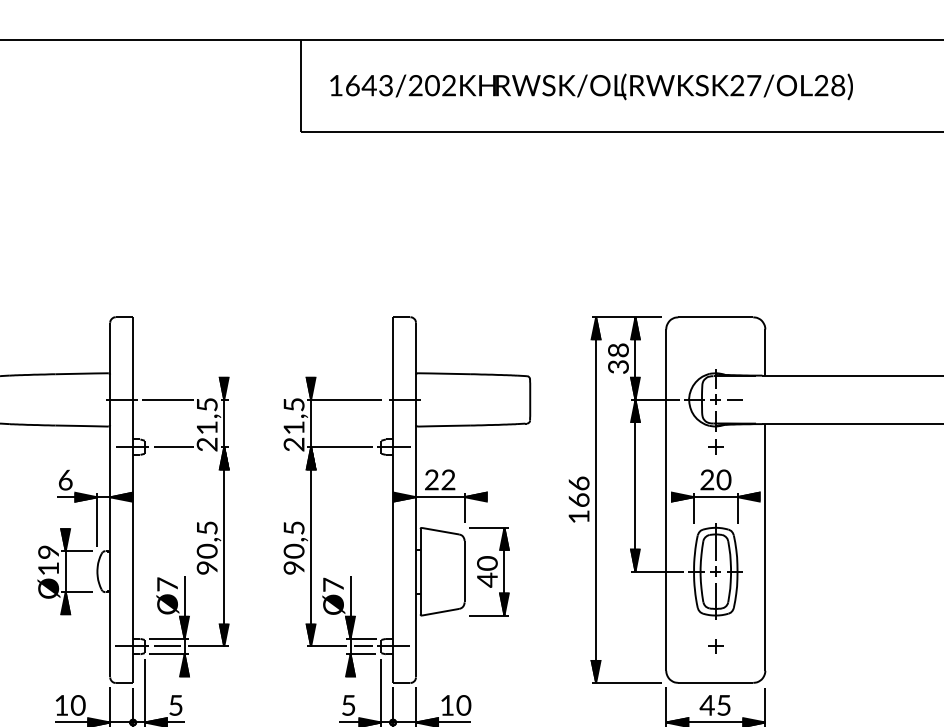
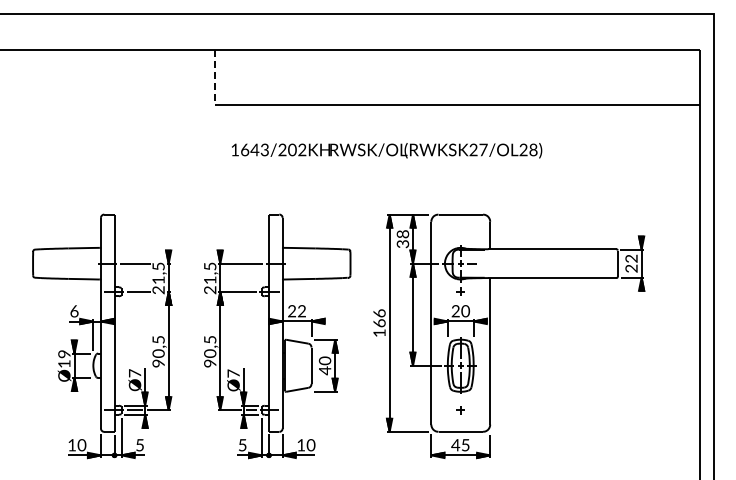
line: (301, 86) -> (214, 77), solid -> dashed
text: (592, 86) -> (387, 150), moved

